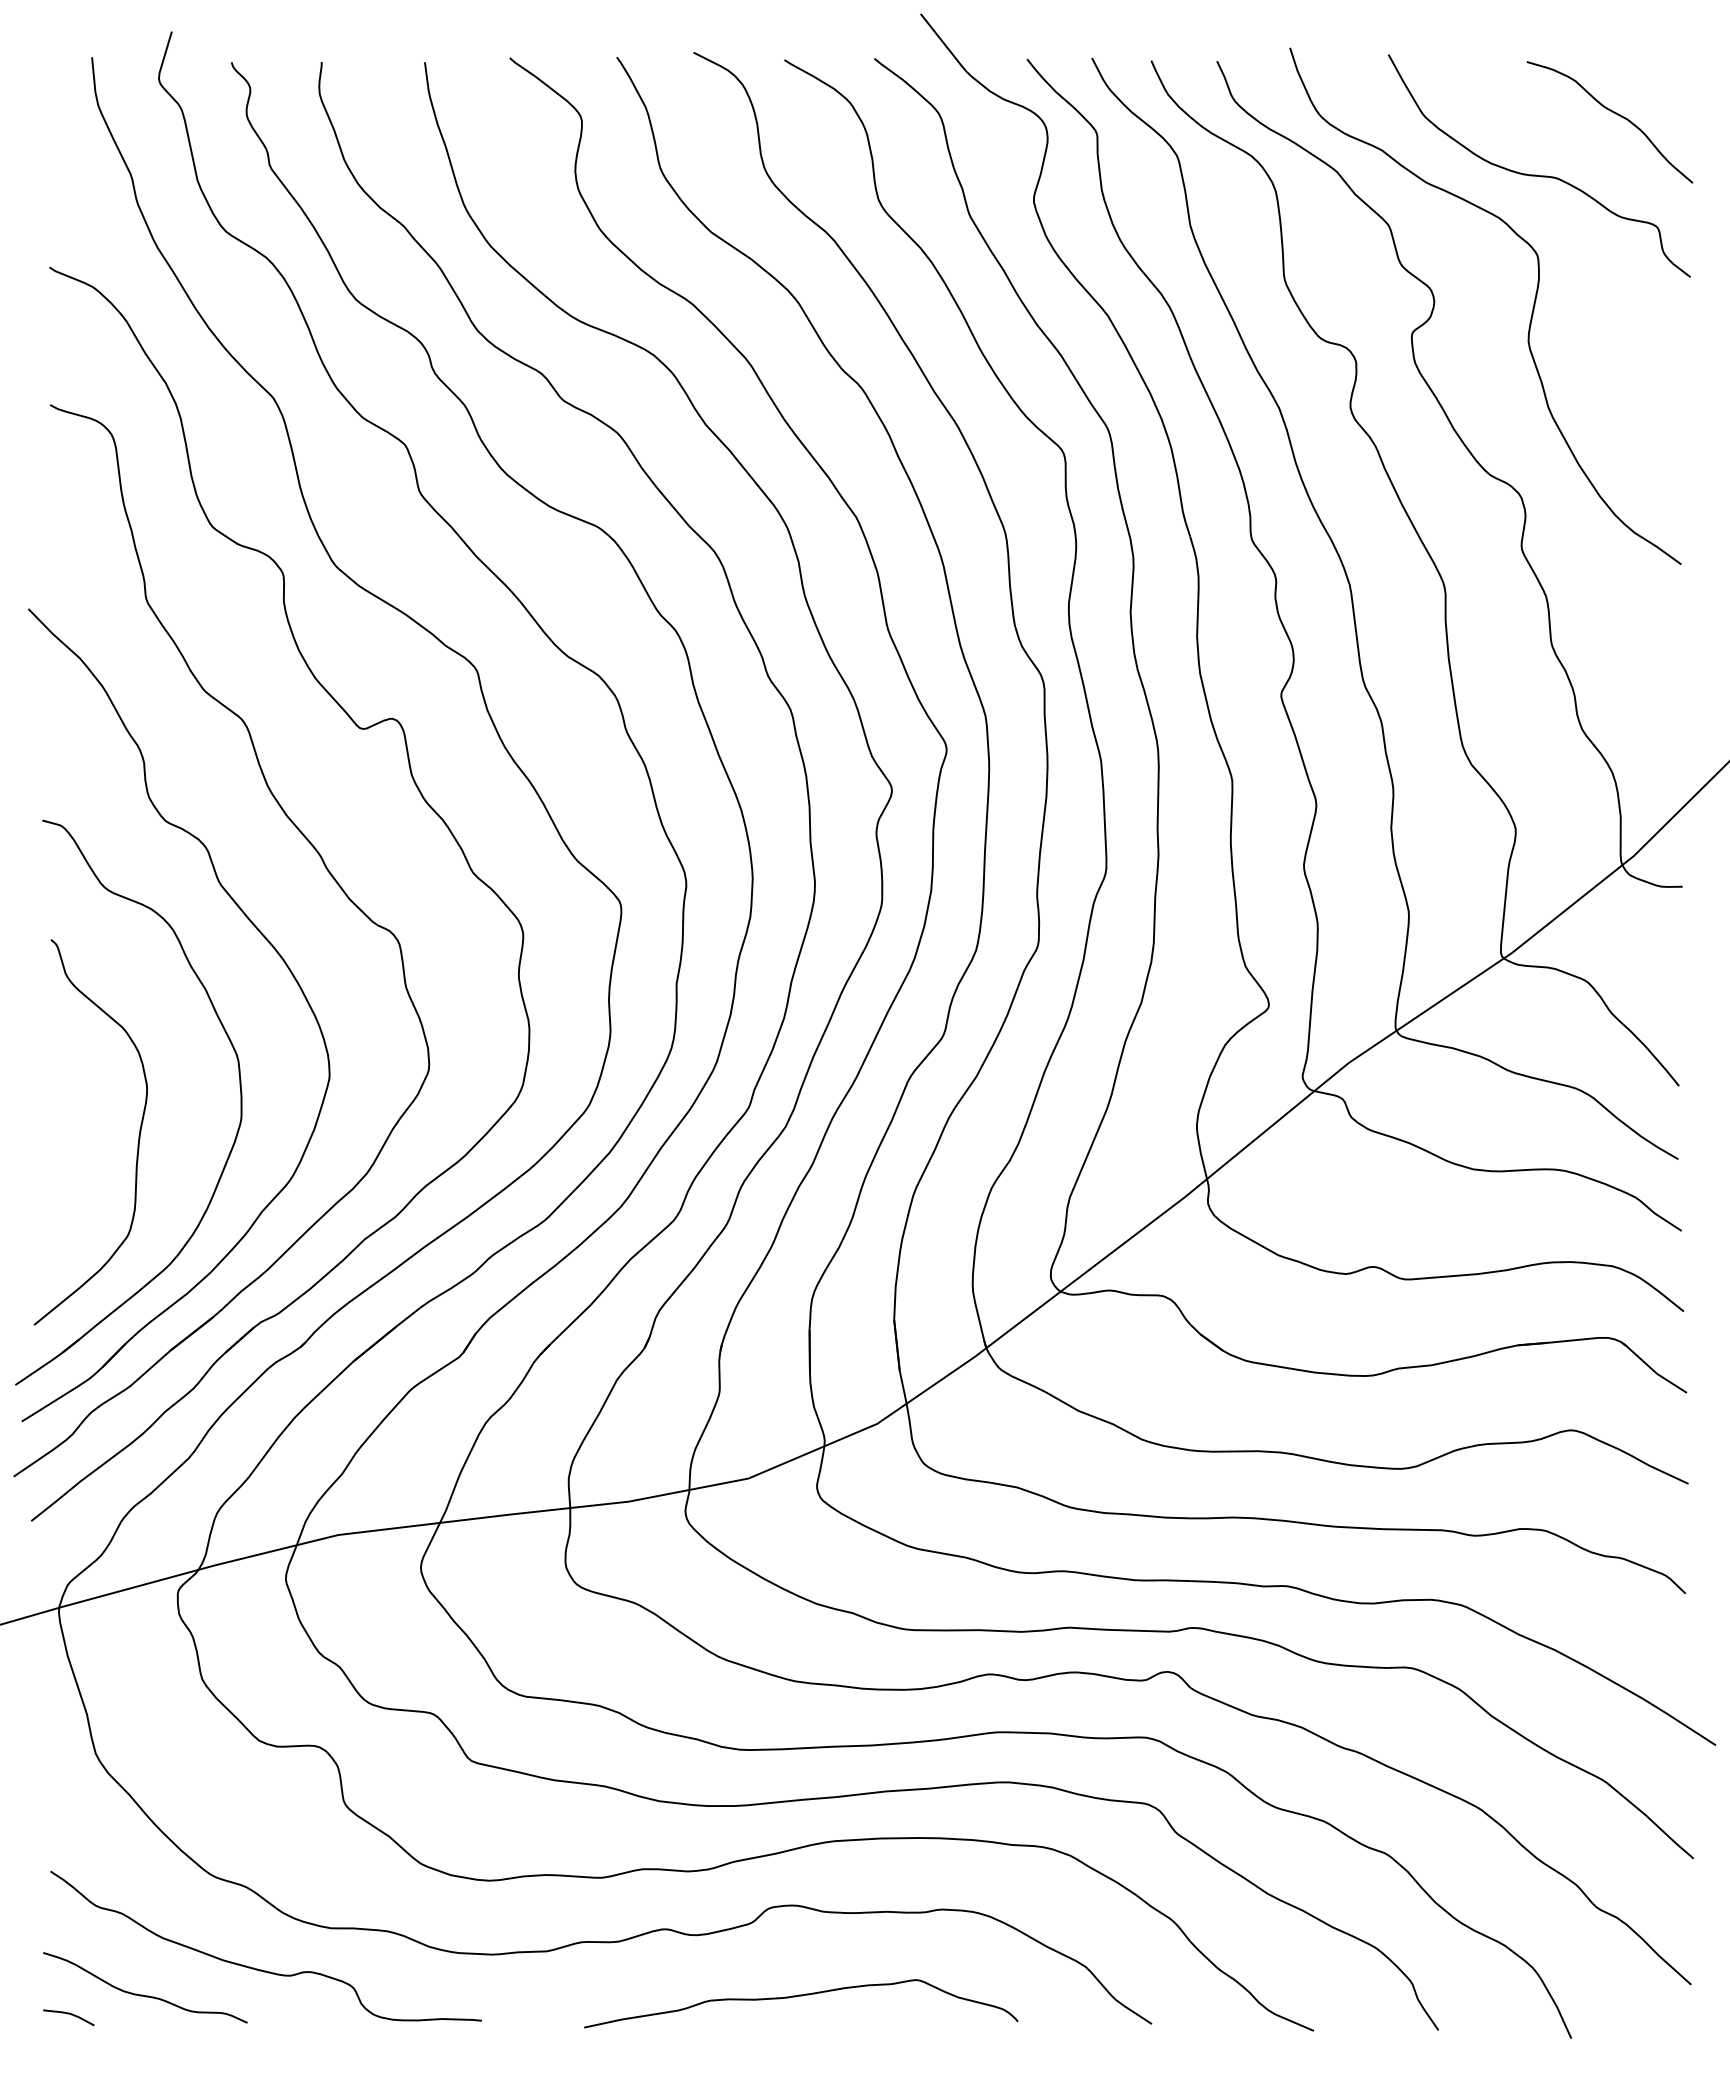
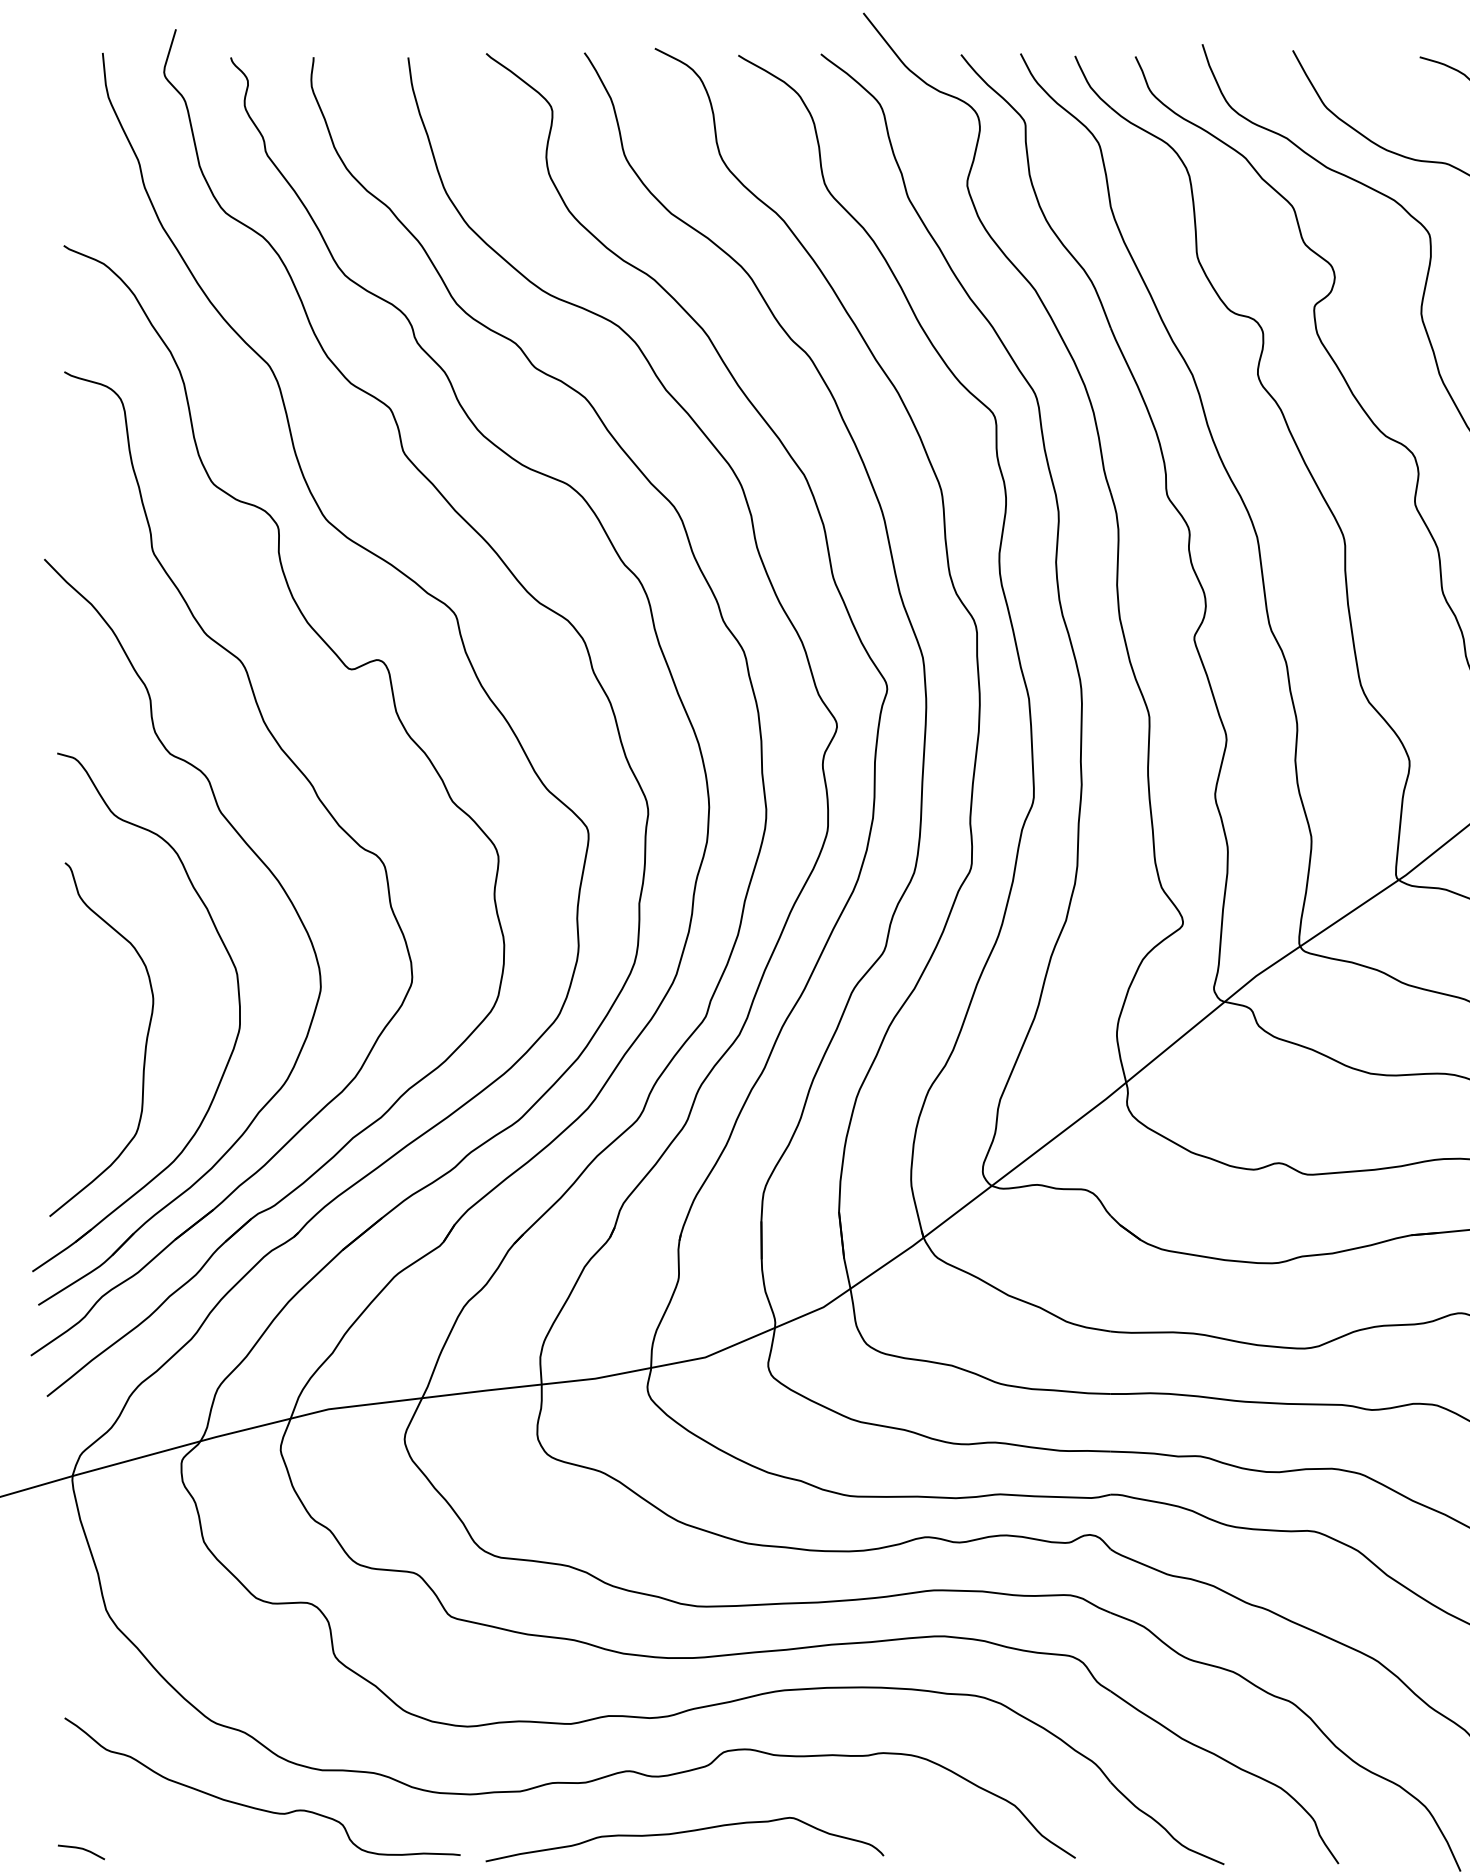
curve: (142, 1994) -> (149, 1831), removed
curve: (801, 1996) -> (685, 1832), moved

